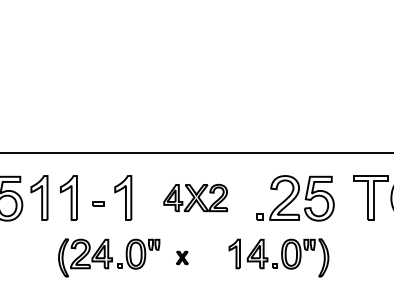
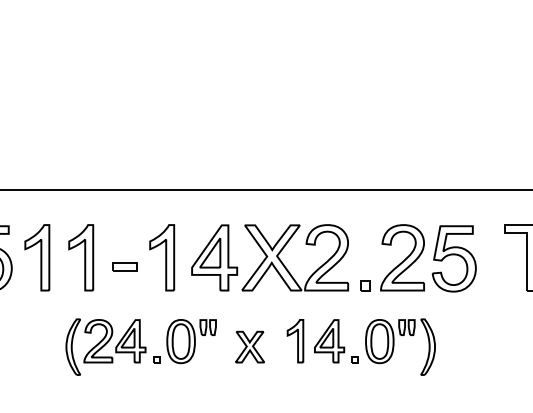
part: (195, 197) -> (269, 257), size x1.67
part: (98, 203) -> (125, 266), size x1.43
part: (182, 257) -> (250, 346), size x1.67
part: (278, 257) -> (360, 346), moved

